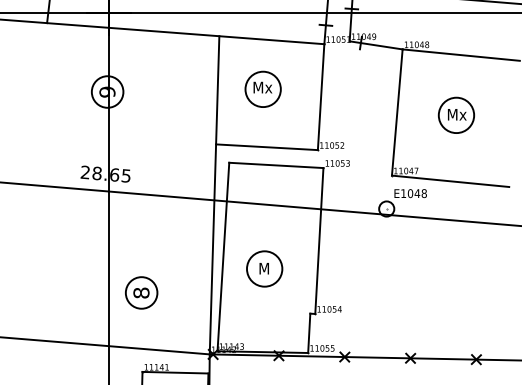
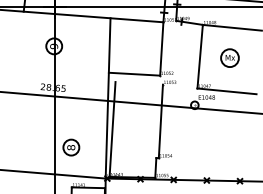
part: (262, 88) -> (132, 44), removed
line: (274, 165) -> (138, 83), removed
part: (264, 268) -> (133, 135), removed

